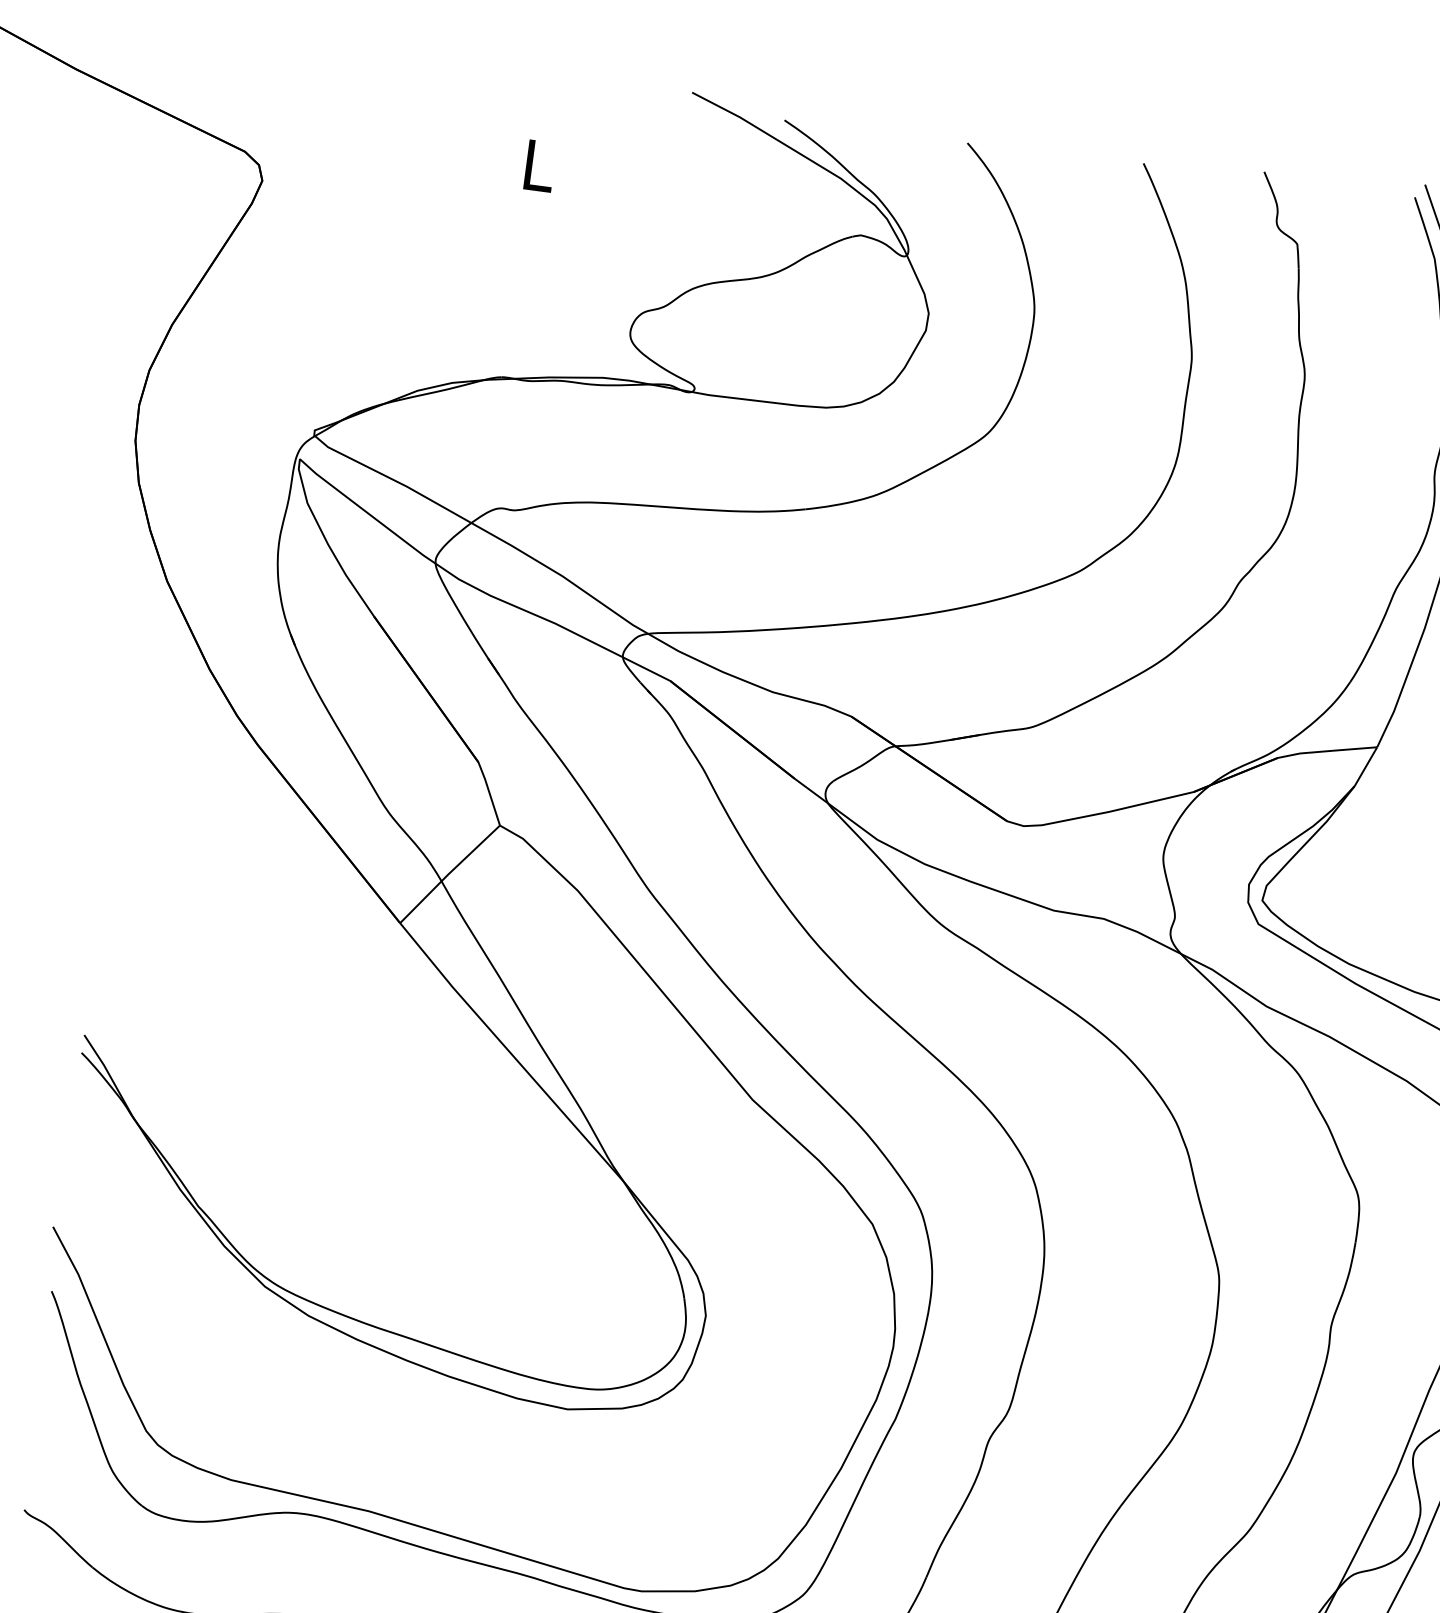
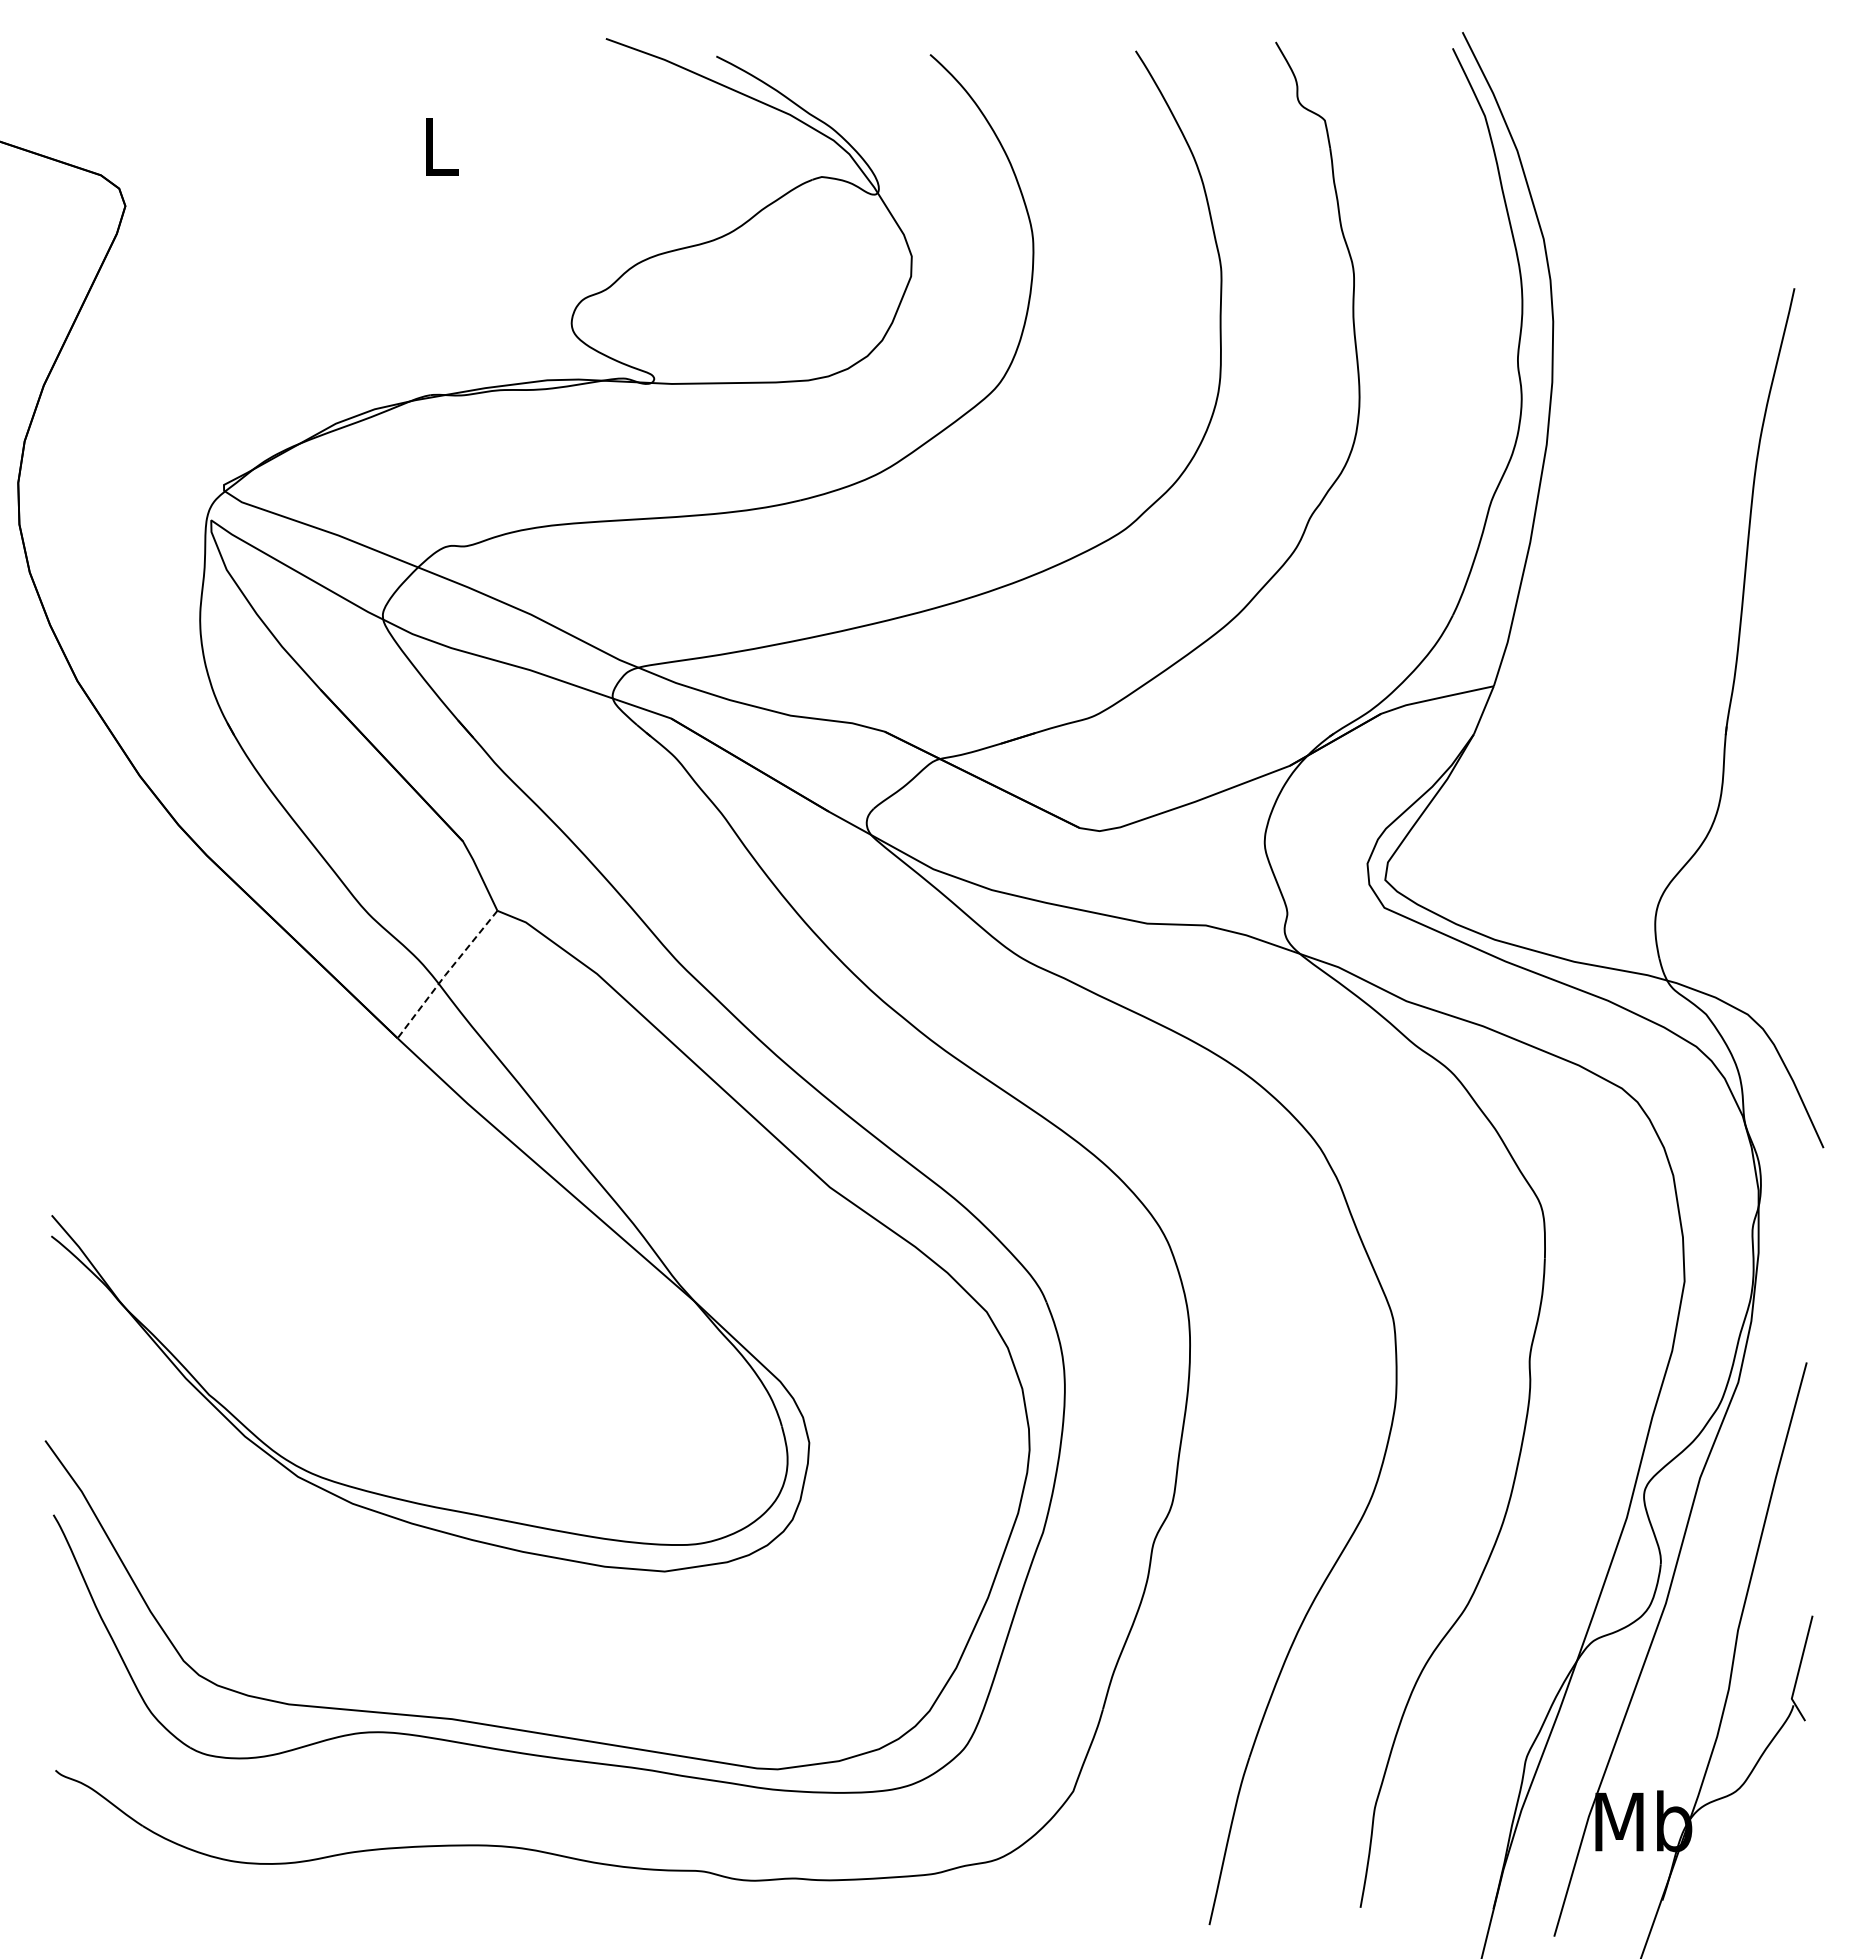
line: (448, 874) -> (445, 974), solid -> dashed

